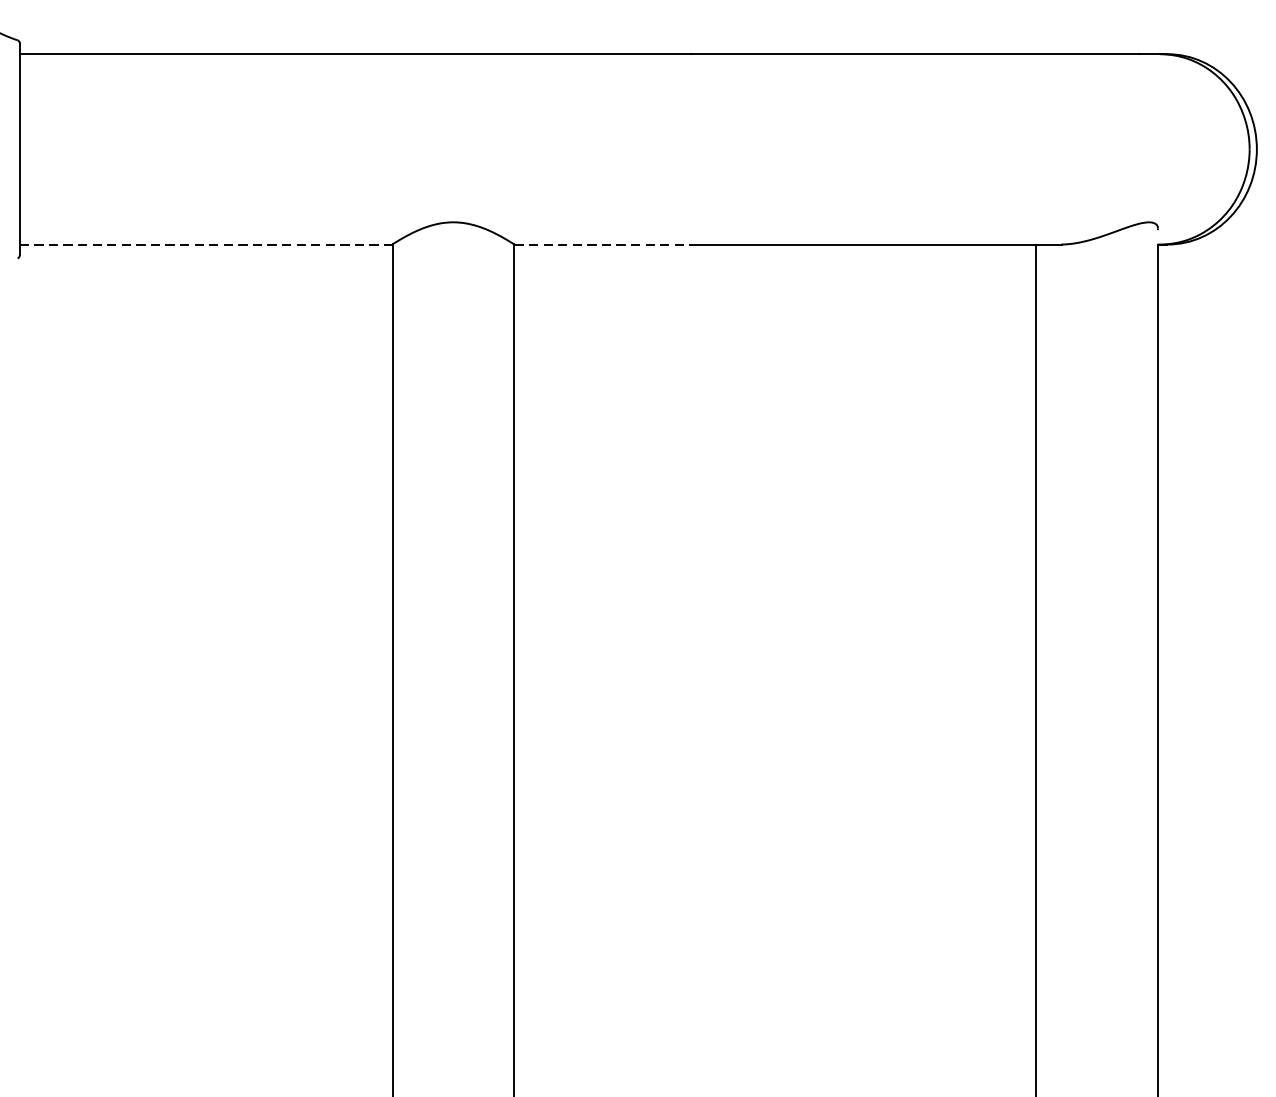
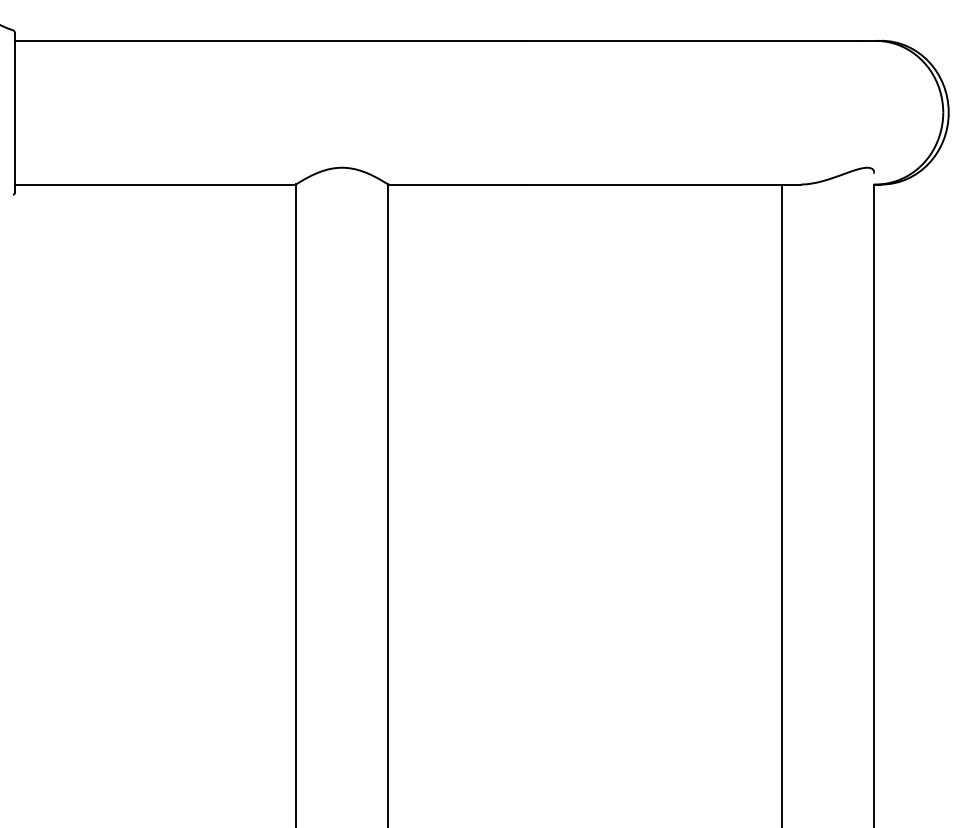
line: (206, 244) -> (155, 184), dashed -> solid
line: (602, 244) -> (454, 184), dashed -> solid

